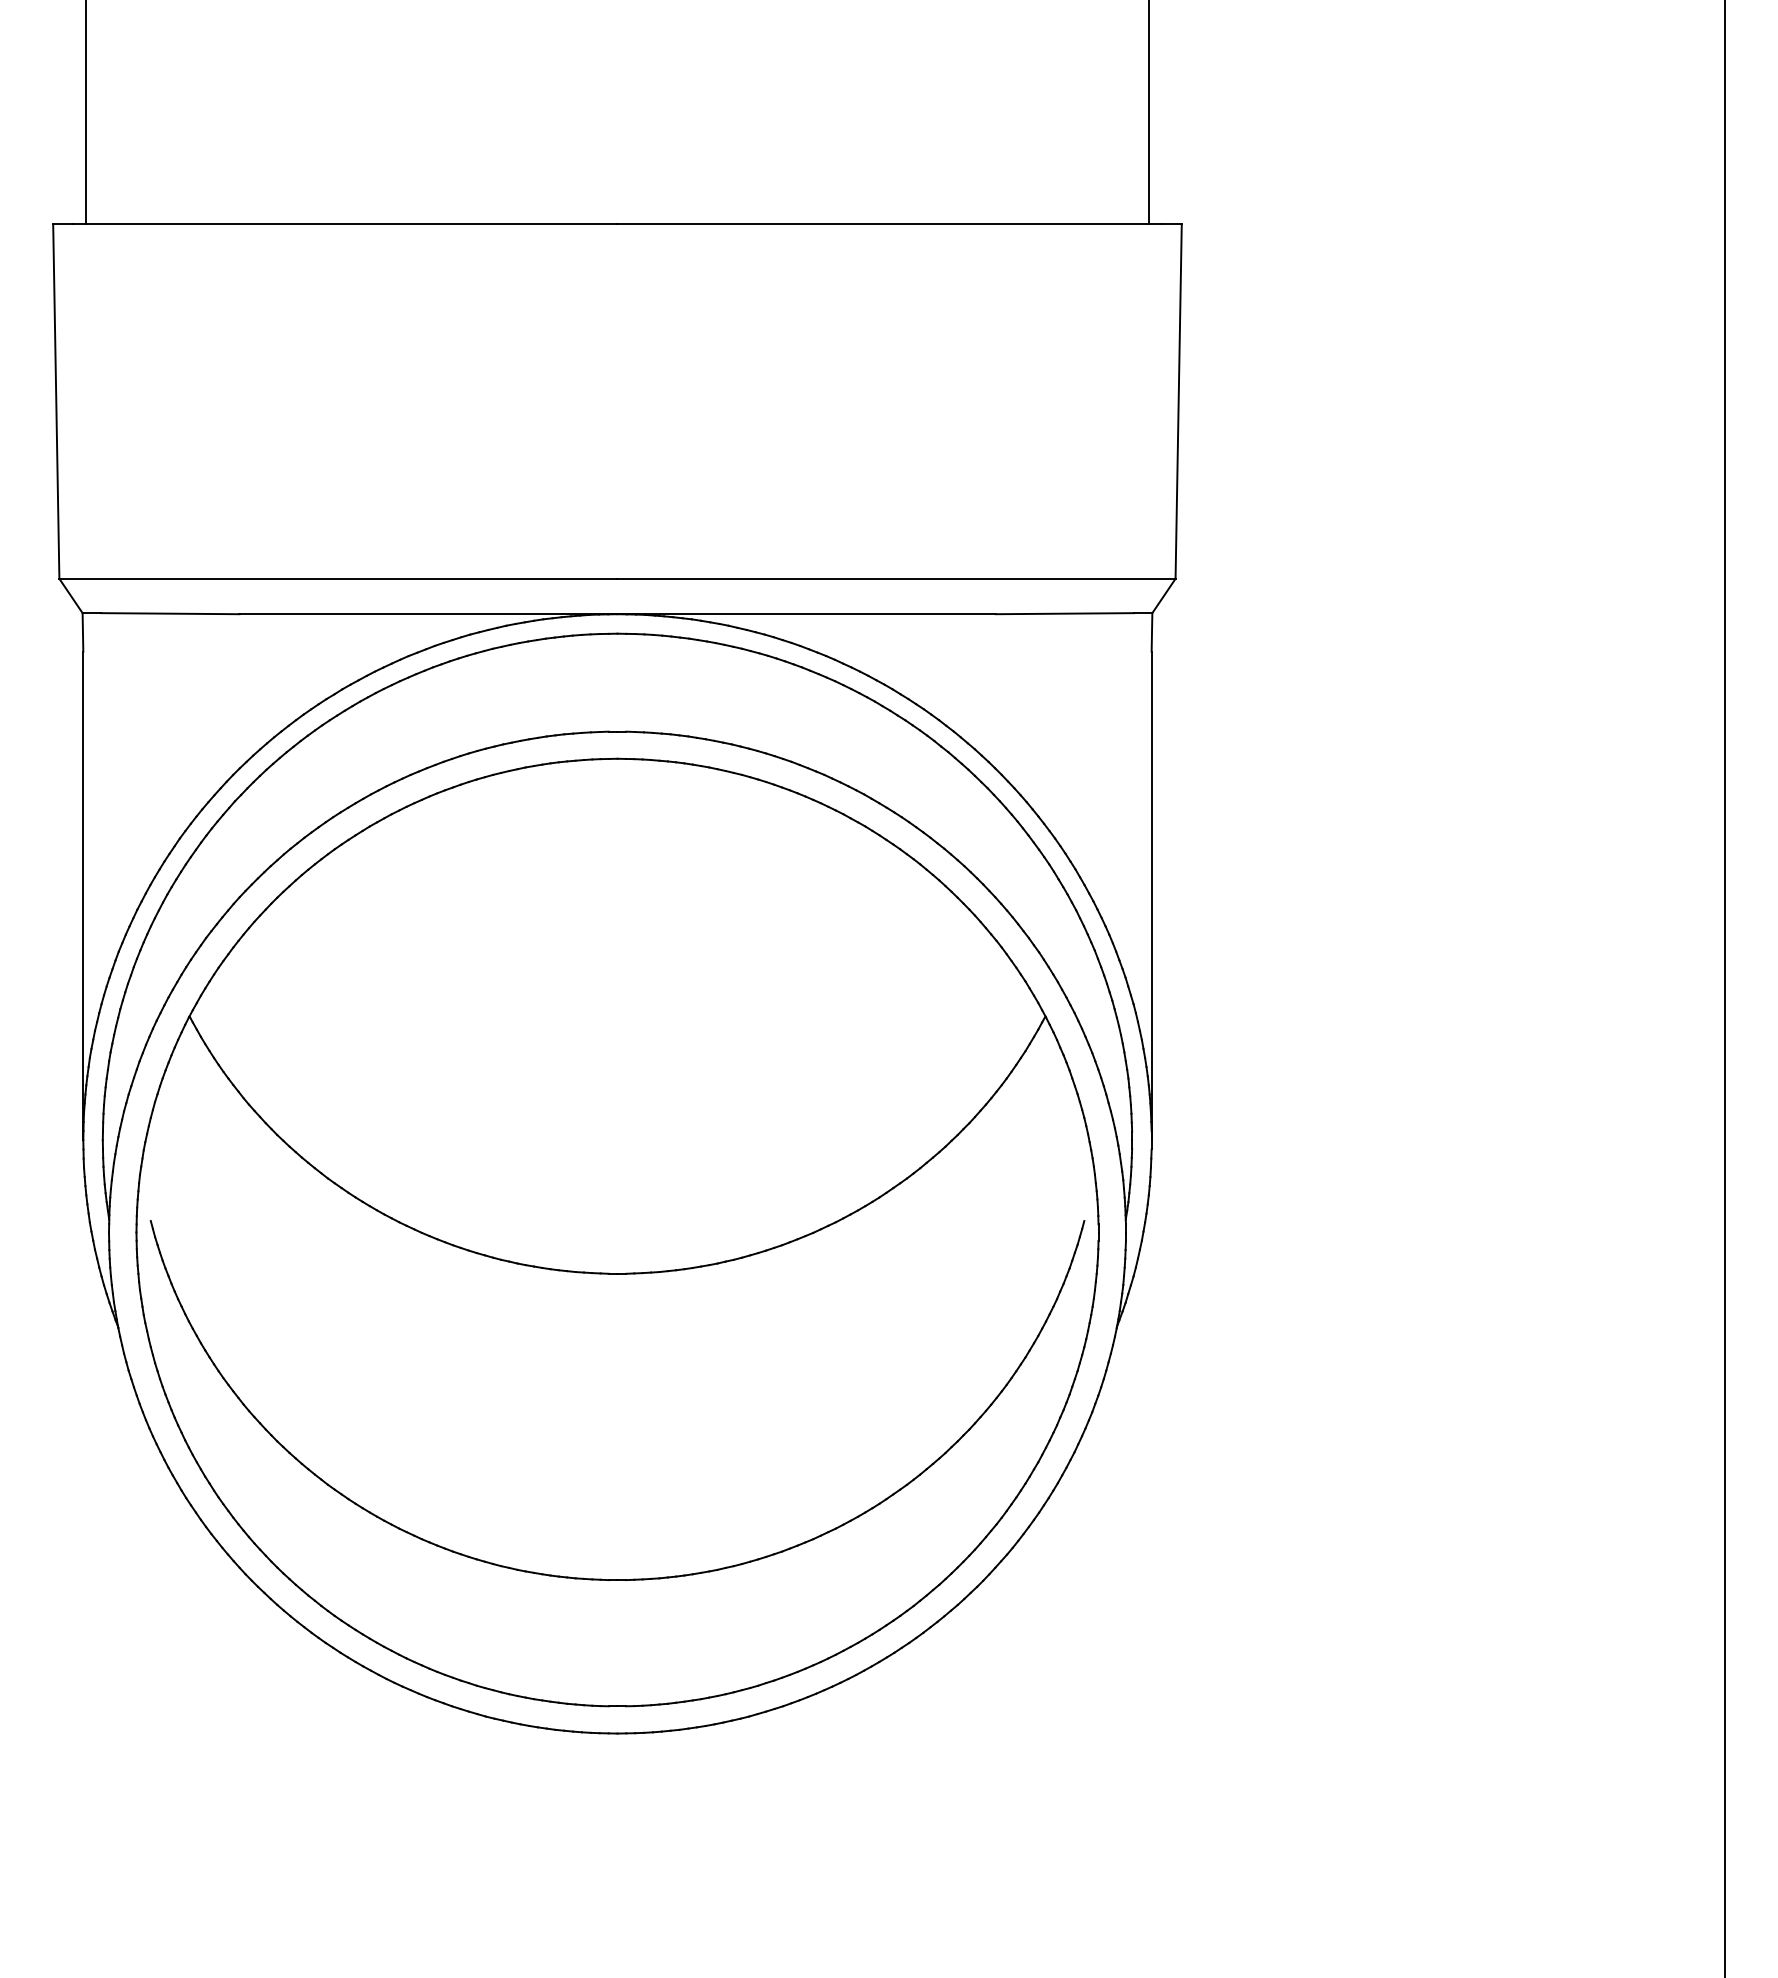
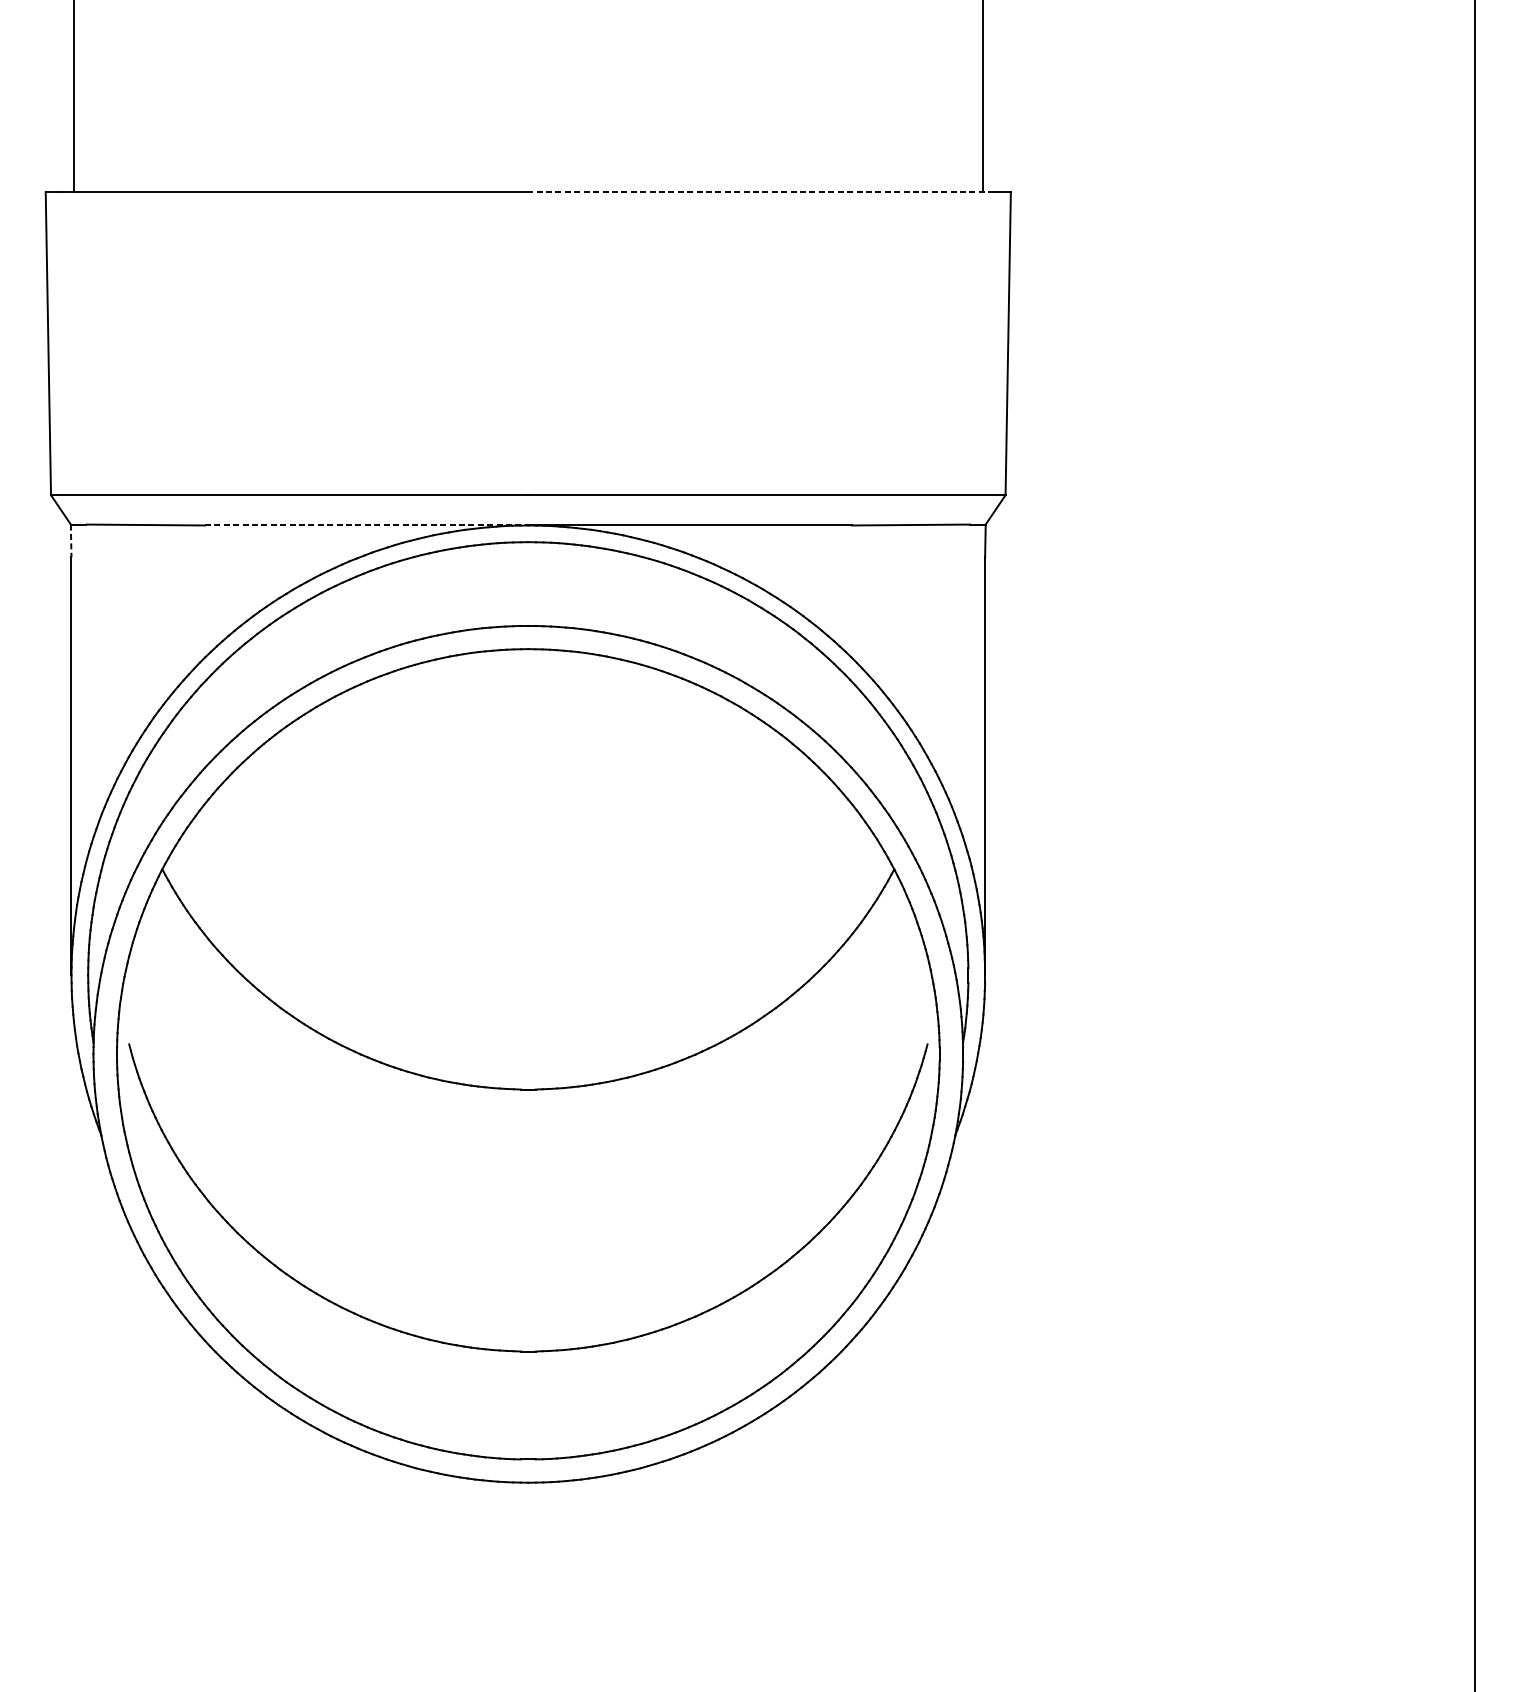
line: (889, 224) -> (760, 192), solid -> dashed
line: (428, 614) -> (366, 525), solid -> dashed
line: (82, 632) -> (70, 541), solid -> dashed

